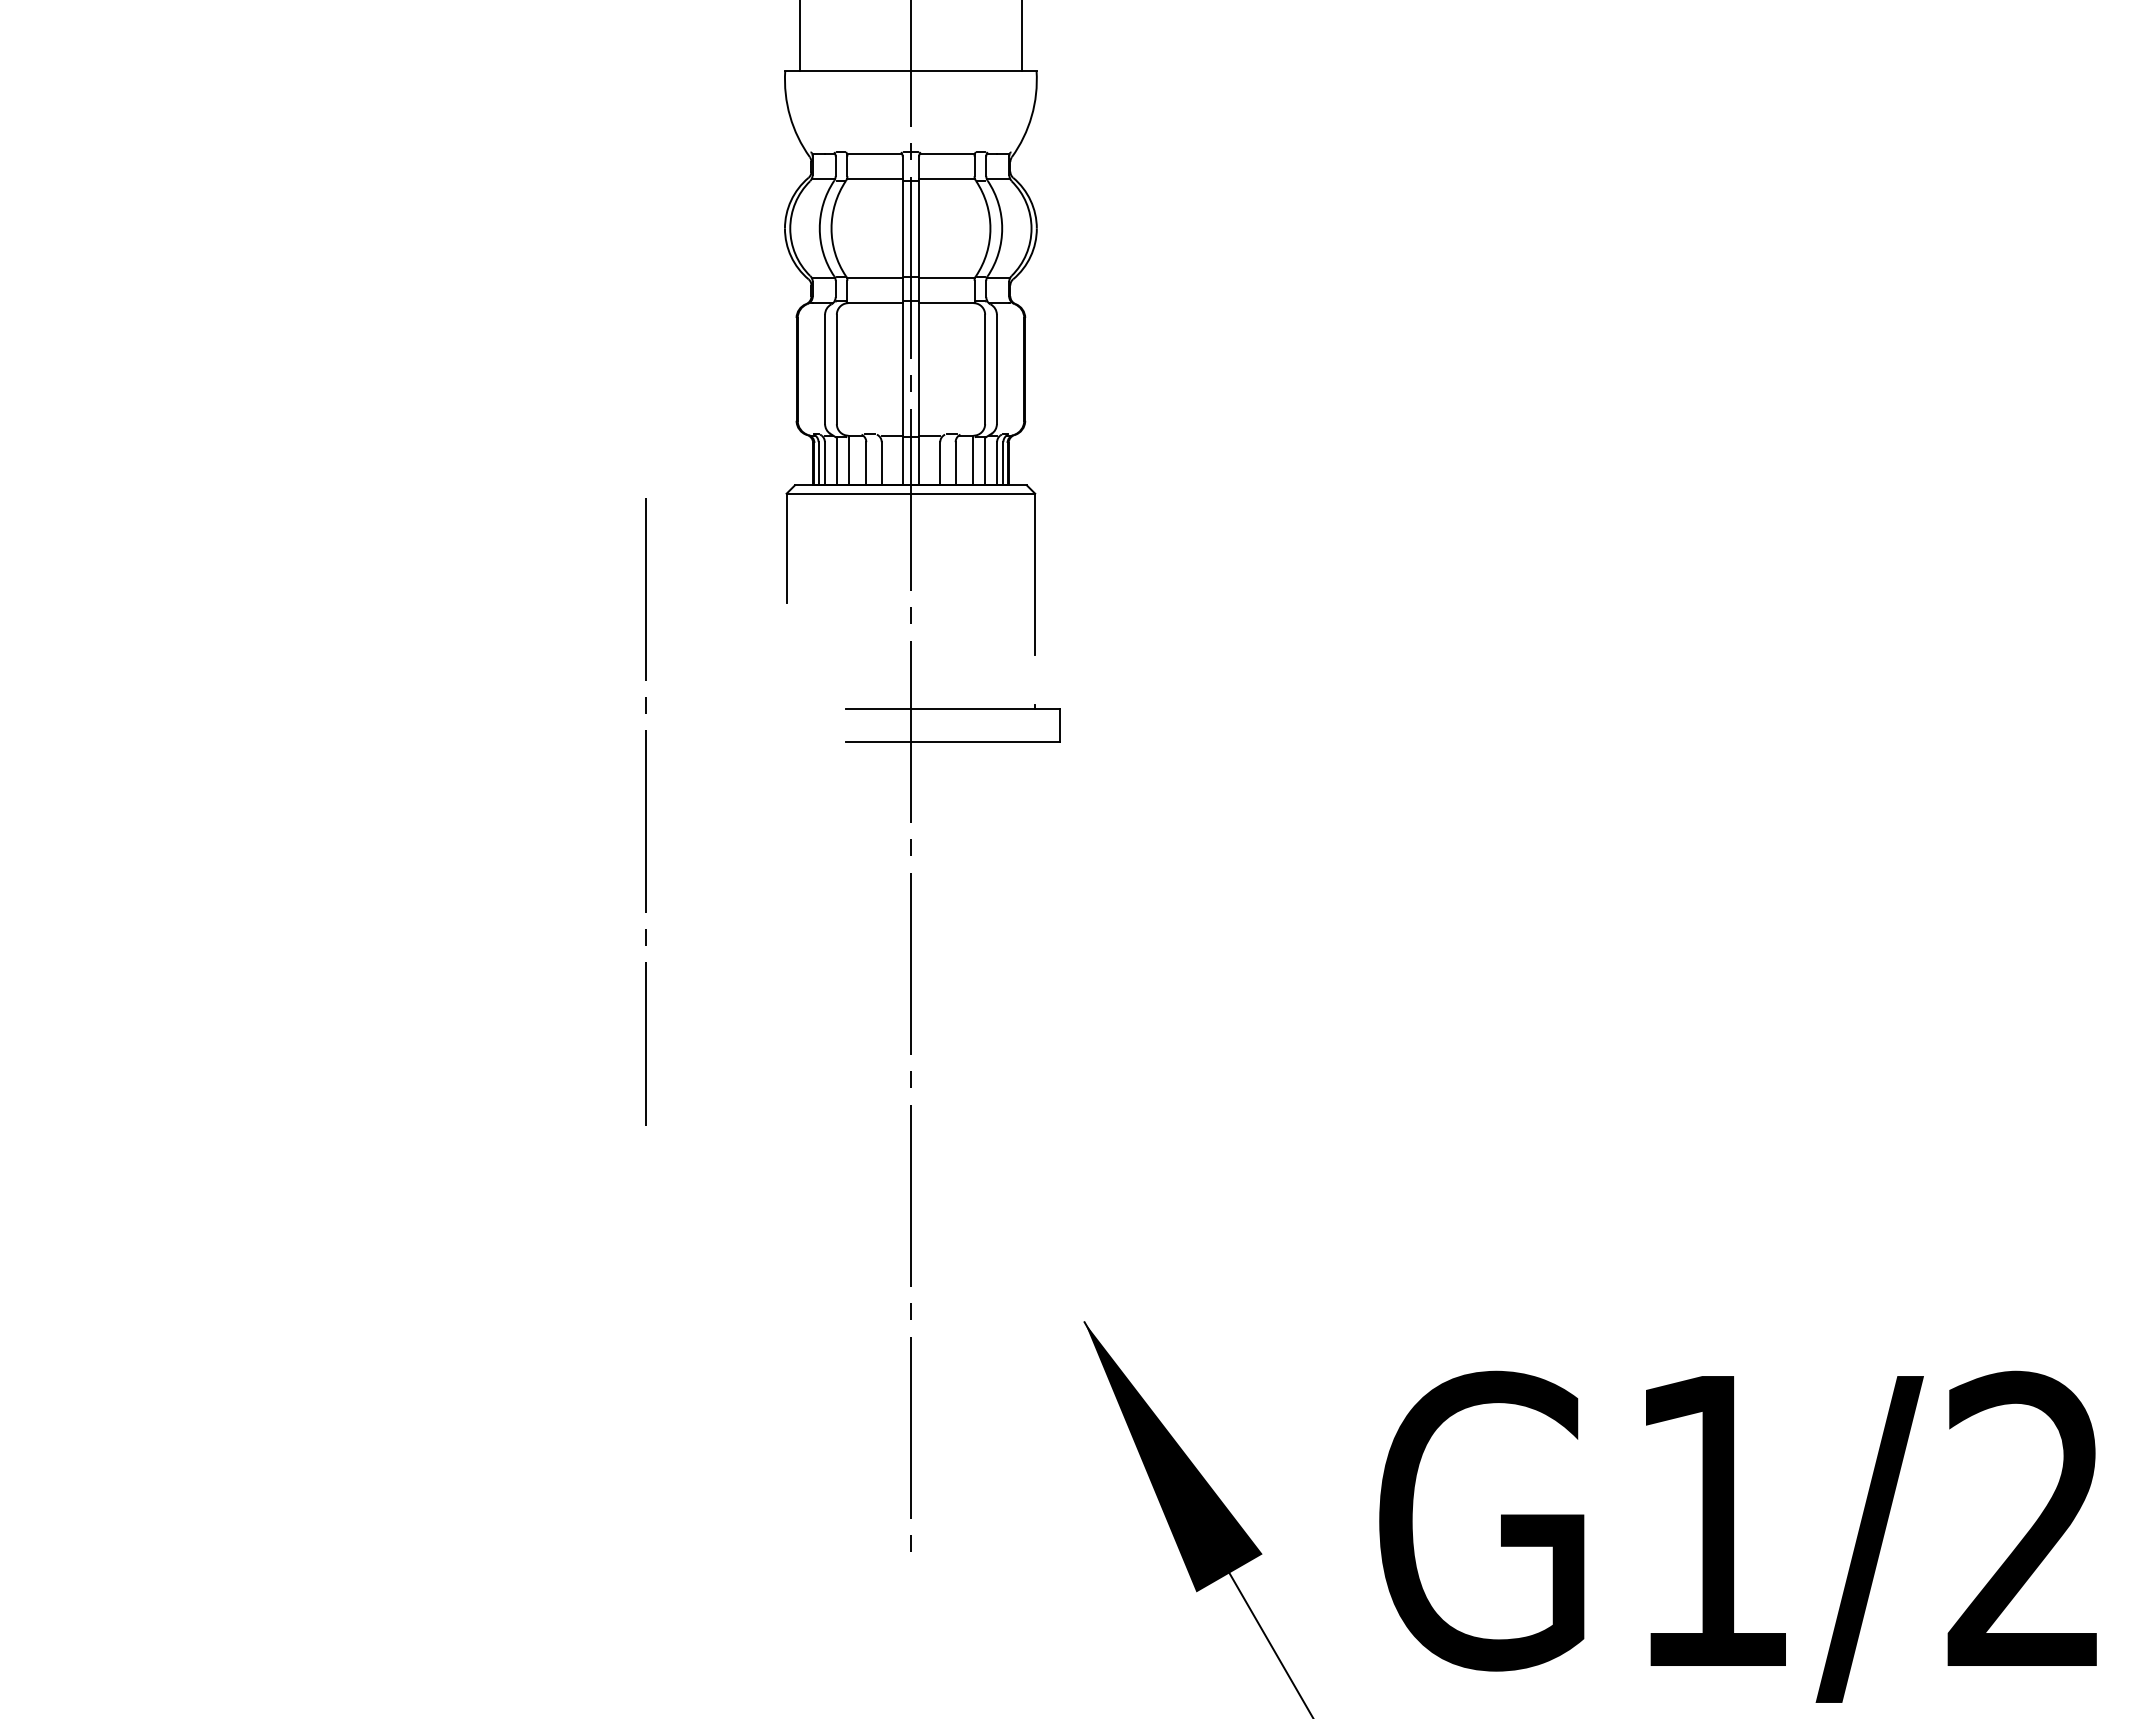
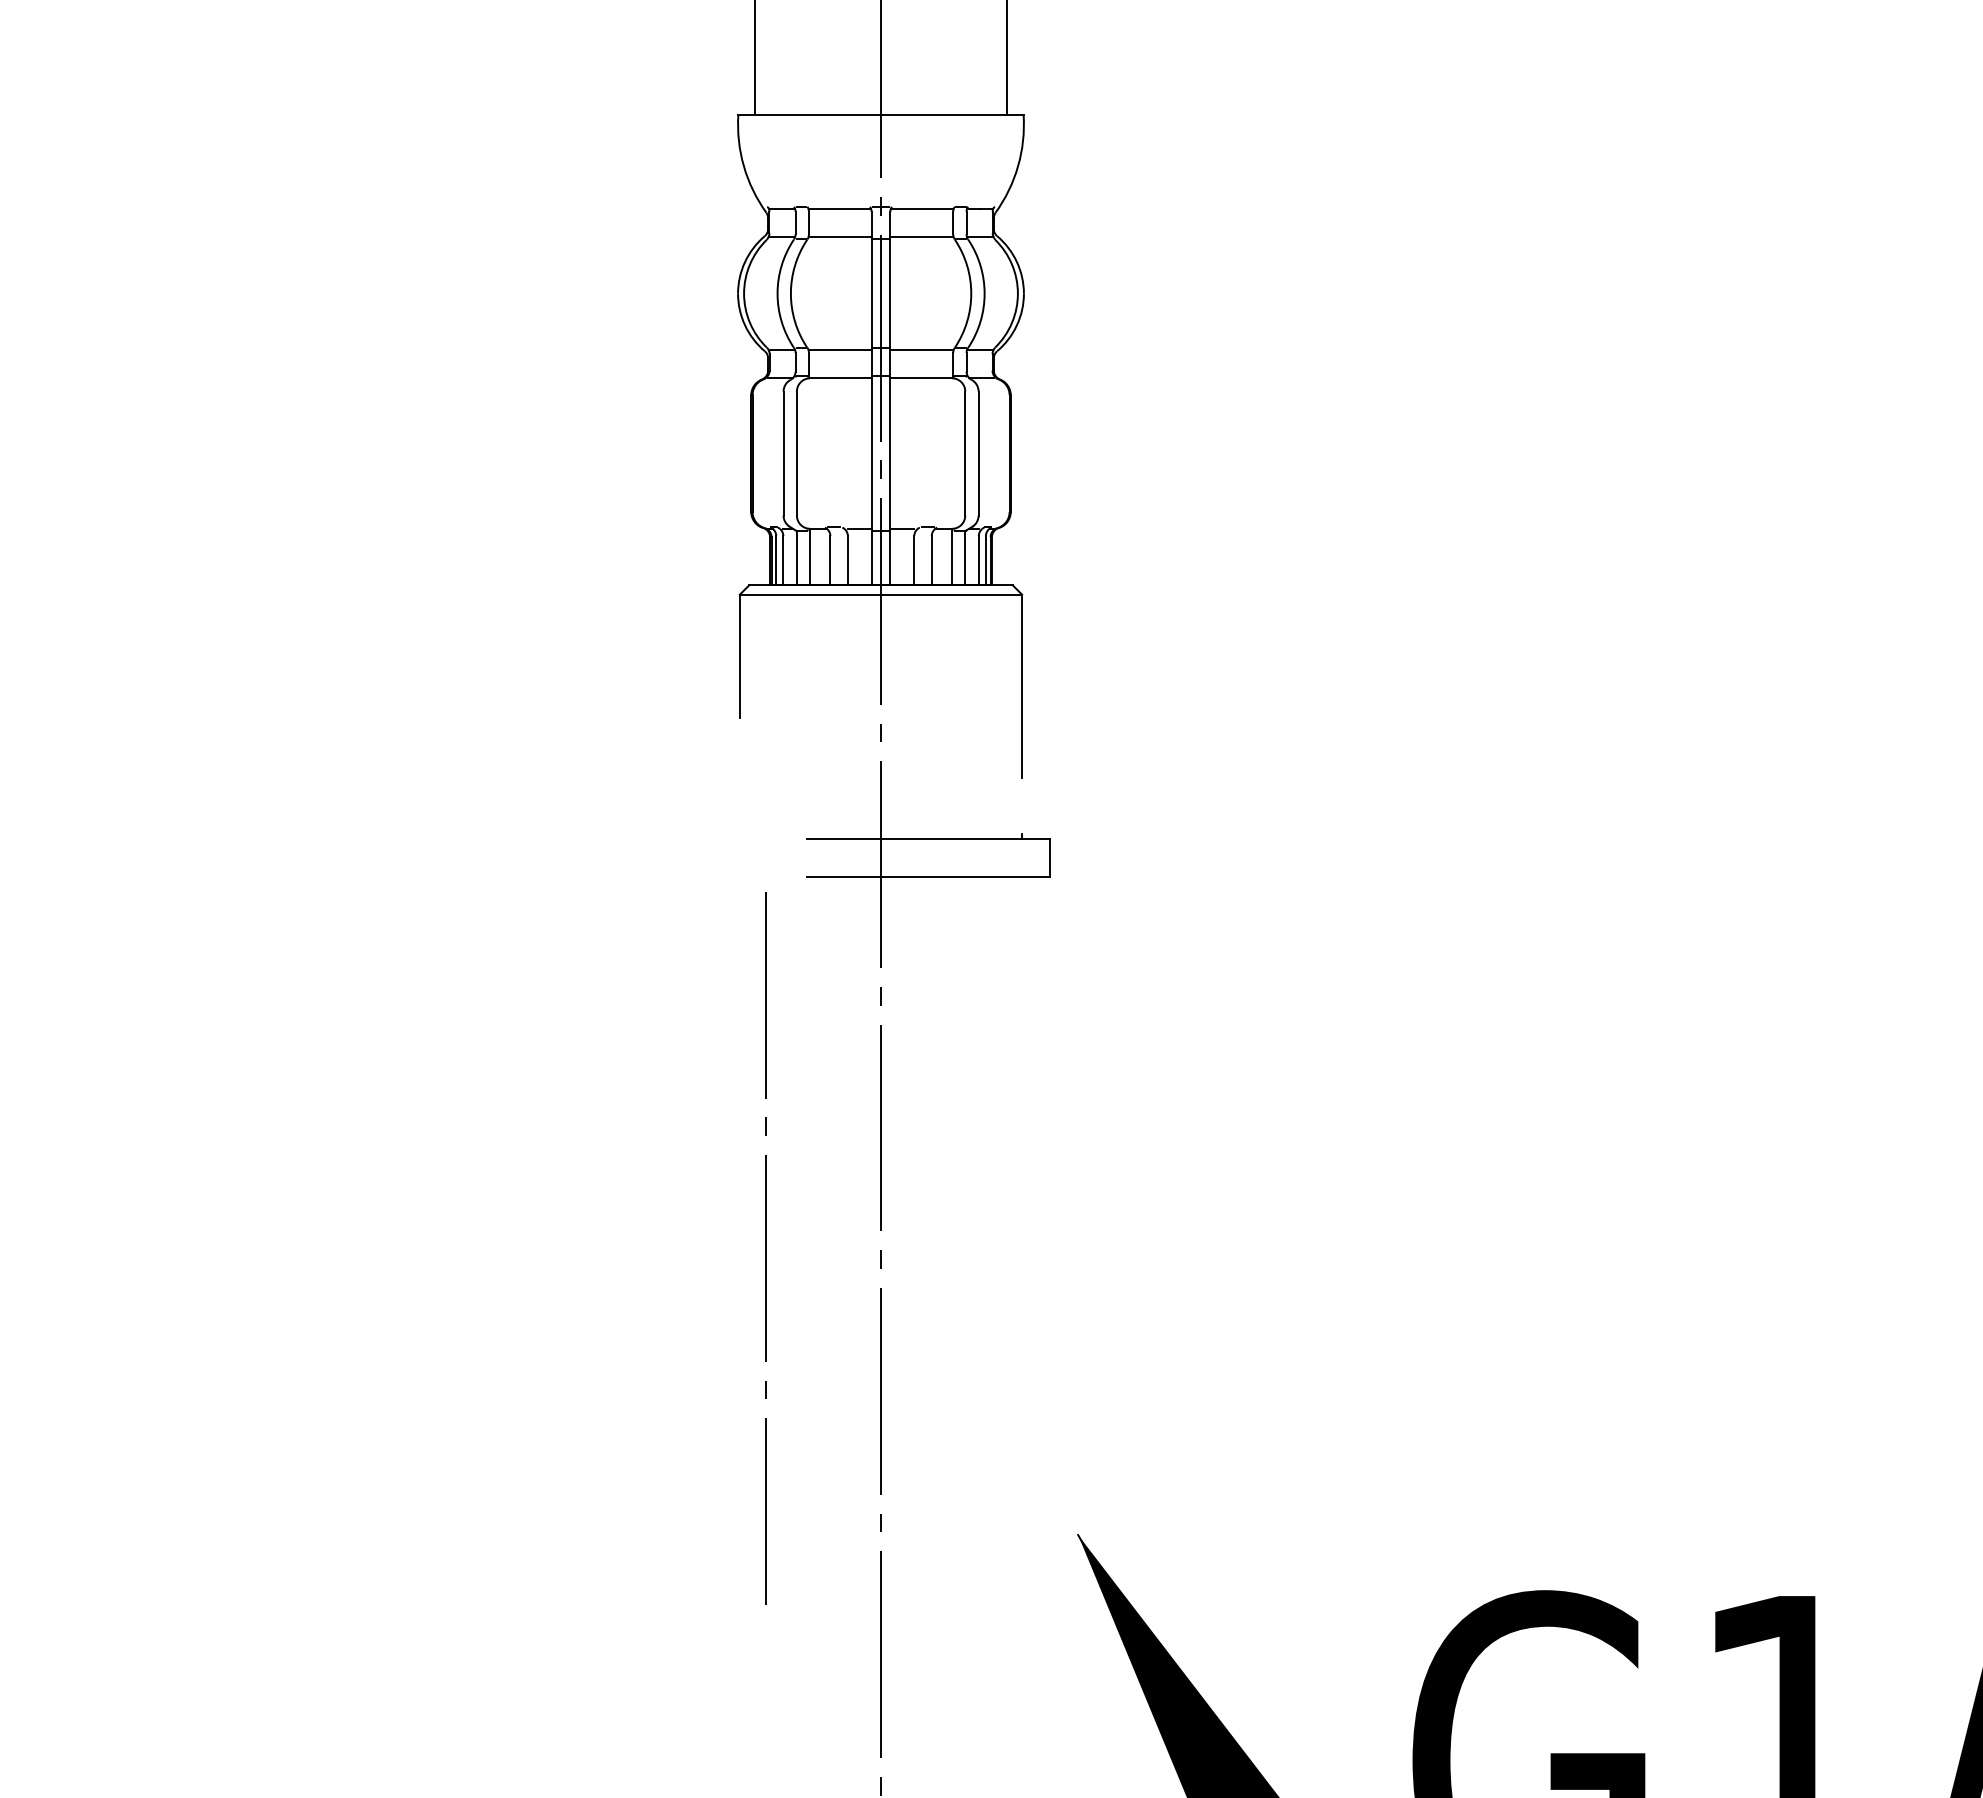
line: (645, 811) -> (765, 1247), moved

